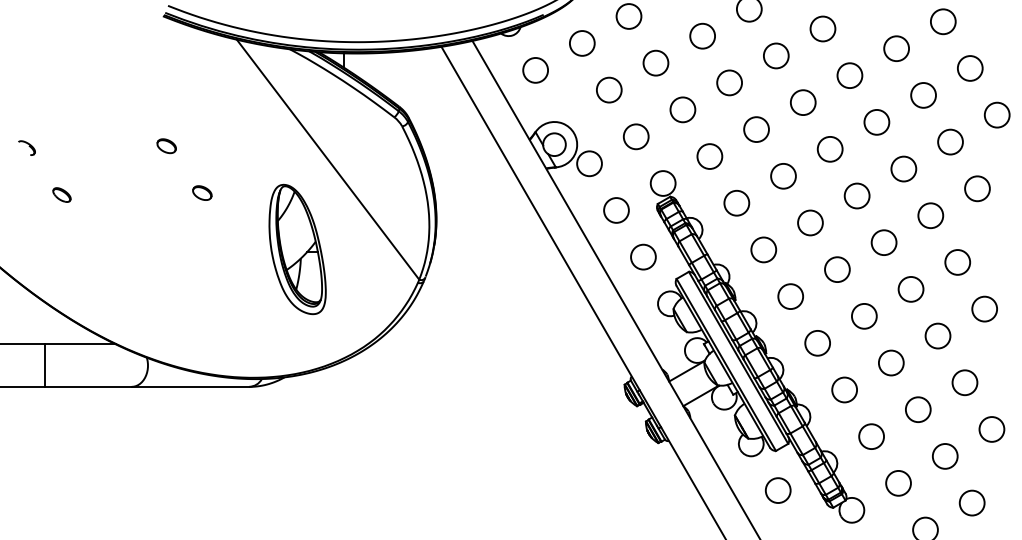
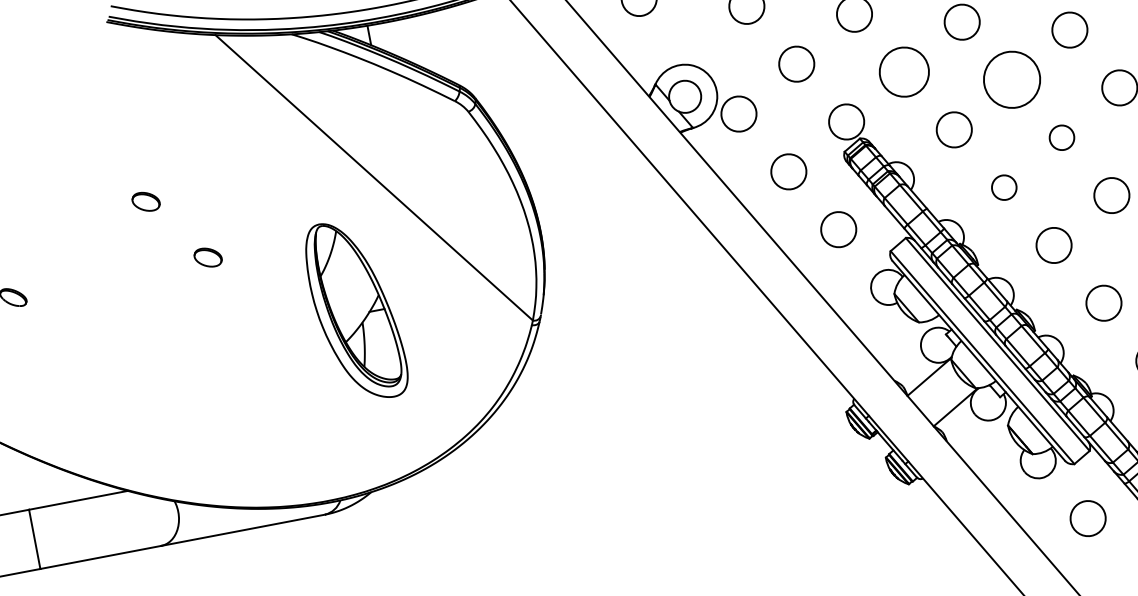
circle: (709, 156) -> (903, 72), size x1.4
circle: (783, 176) -> (1012, 80), size x1.6
circle: (810, 222) -> (1061, 137), size x0.7
circle: (763, 249) -> (1003, 187), size x0.7

